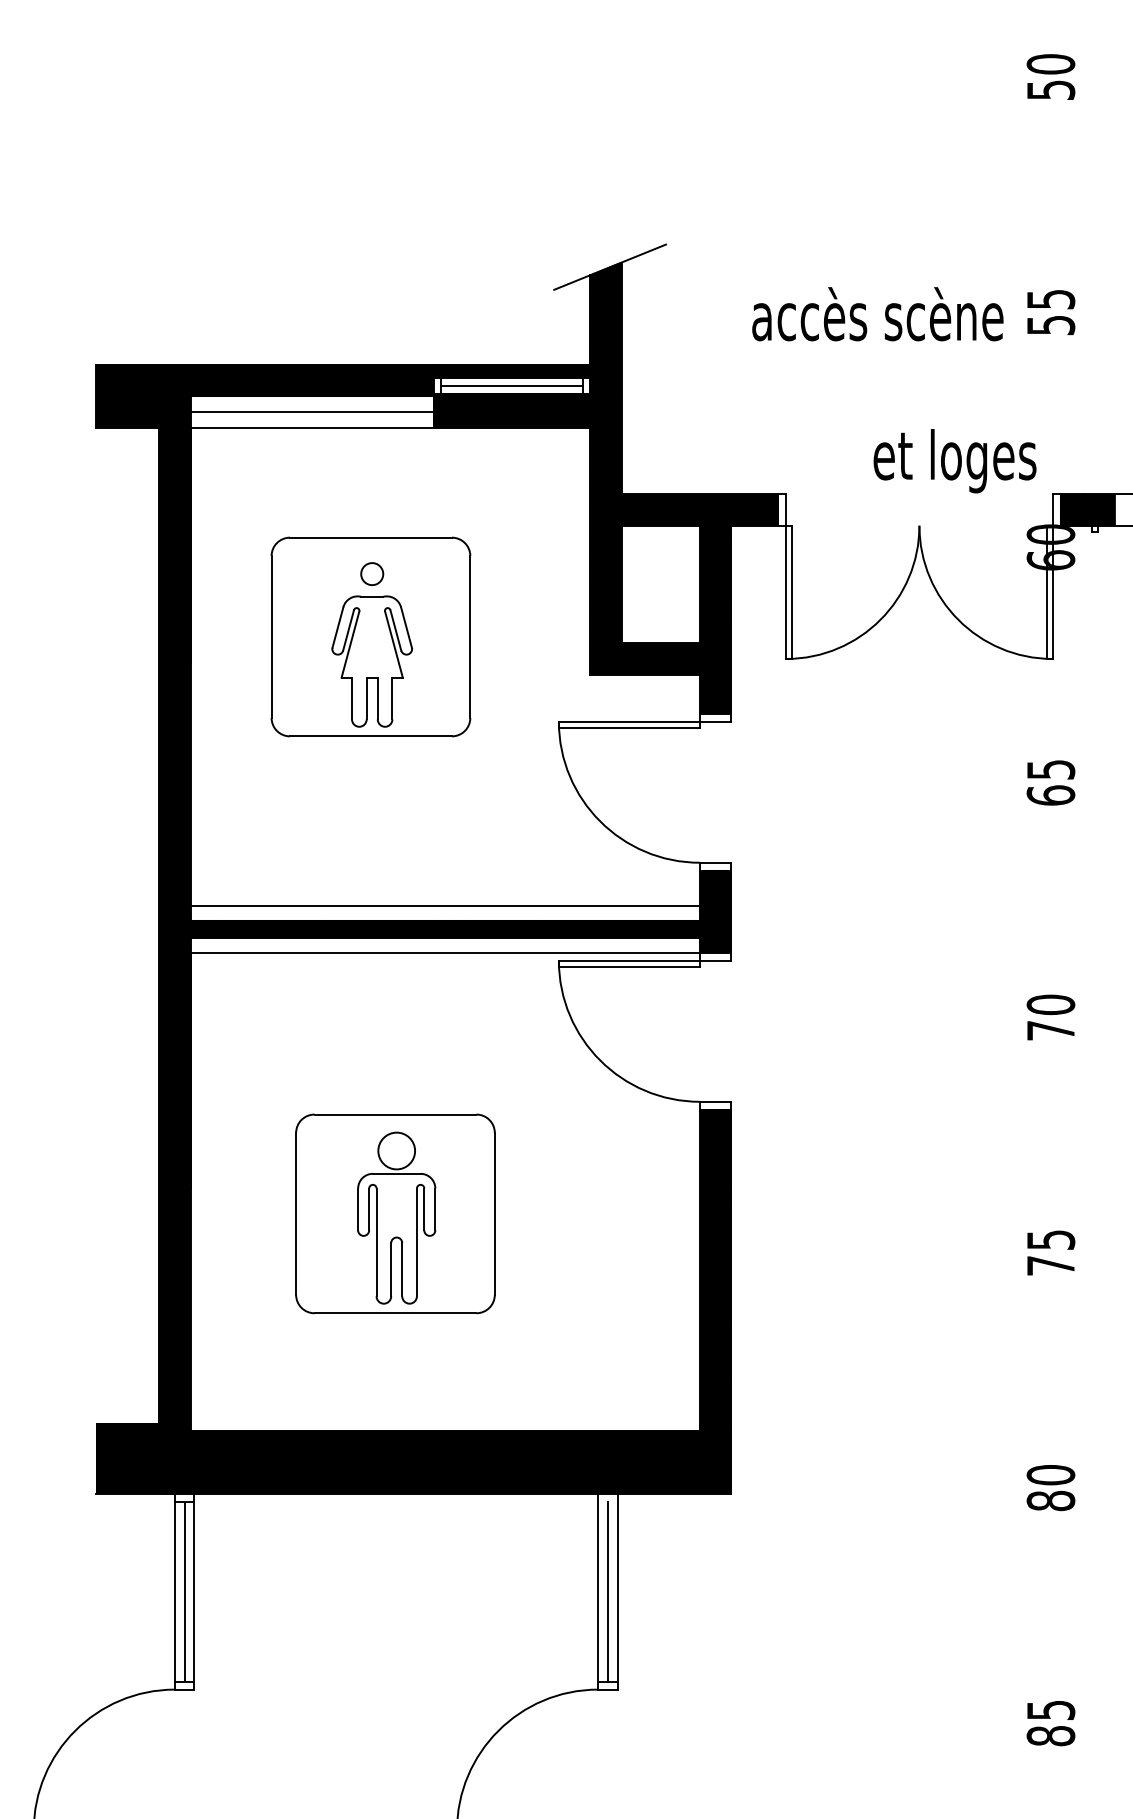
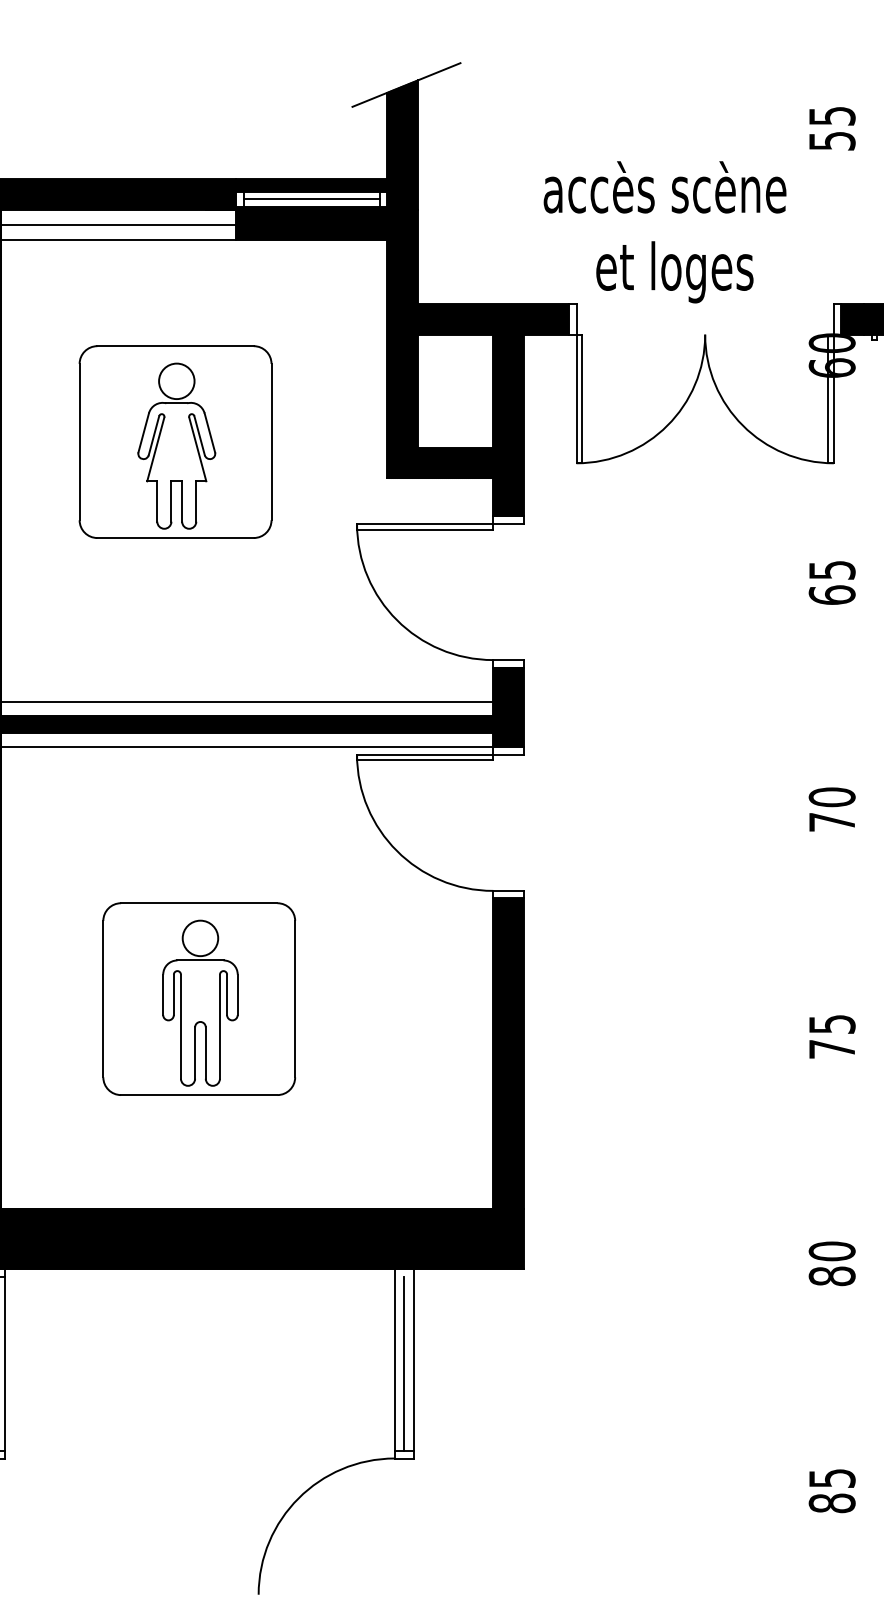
text: (877, 314) -> (664, 187), moved
text: (954, 461) -> (674, 272), moved
circle: (371, 573) -> (176, 380), size x1.67

